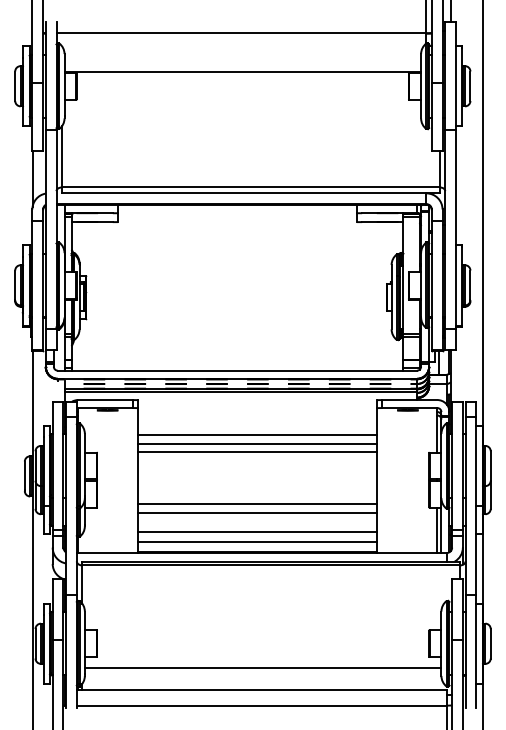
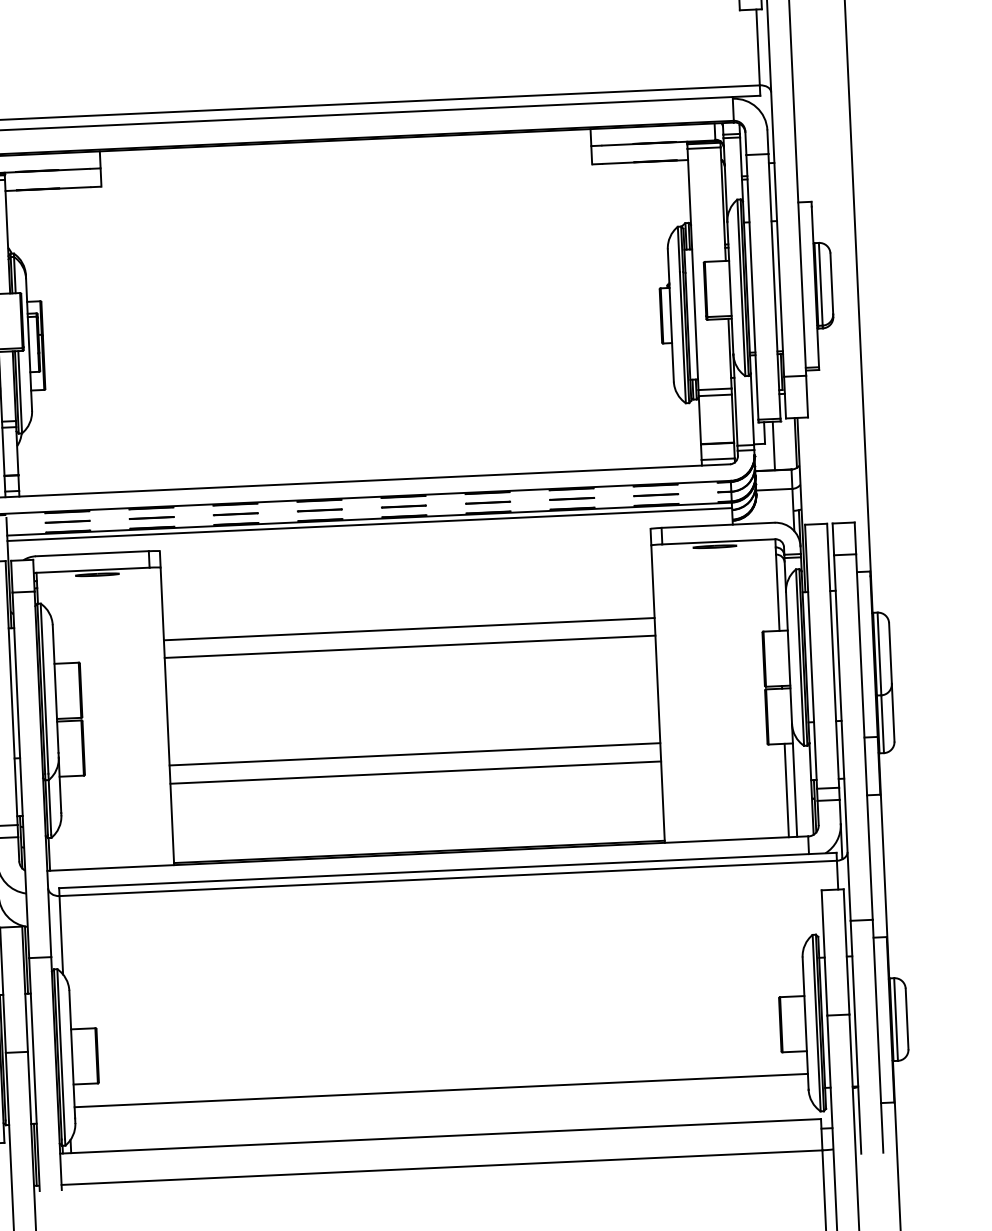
line: (257, 434) -> (407, 610), removed
line: (257, 532) -> (416, 811), removed
line: (257, 542) -> (417, 832), removed

